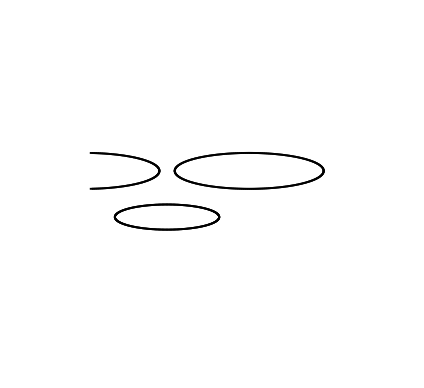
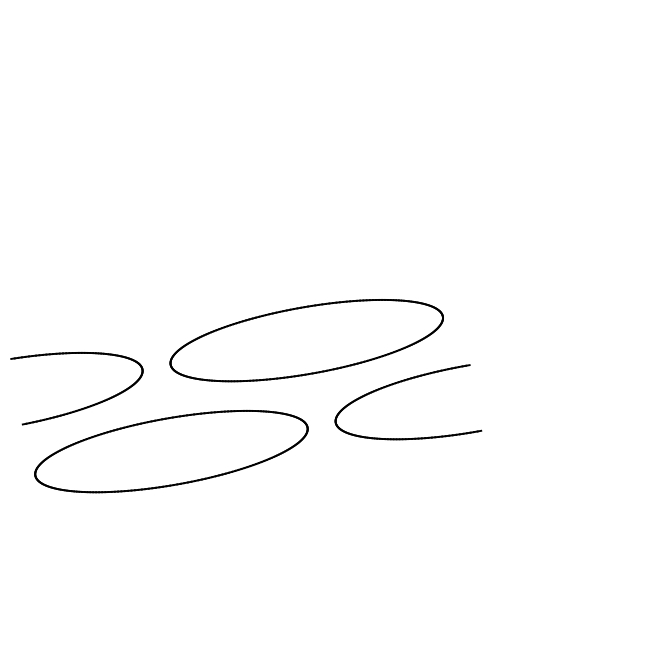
part: (290, 203) -> (392, 386), added
part: (166, 216) -> (170, 450), size x1.43

